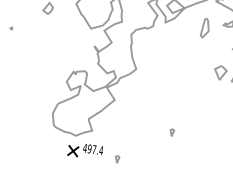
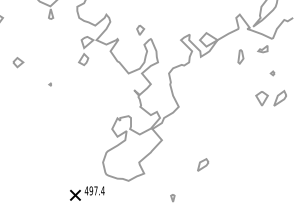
part: (205, 27) -> (240, 56), size x0.71
part: (151, 130) -> (202, 164), added
part: (171, 131) -> (222, 163), removed
part: (85, 151) -> (87, 193), moved

